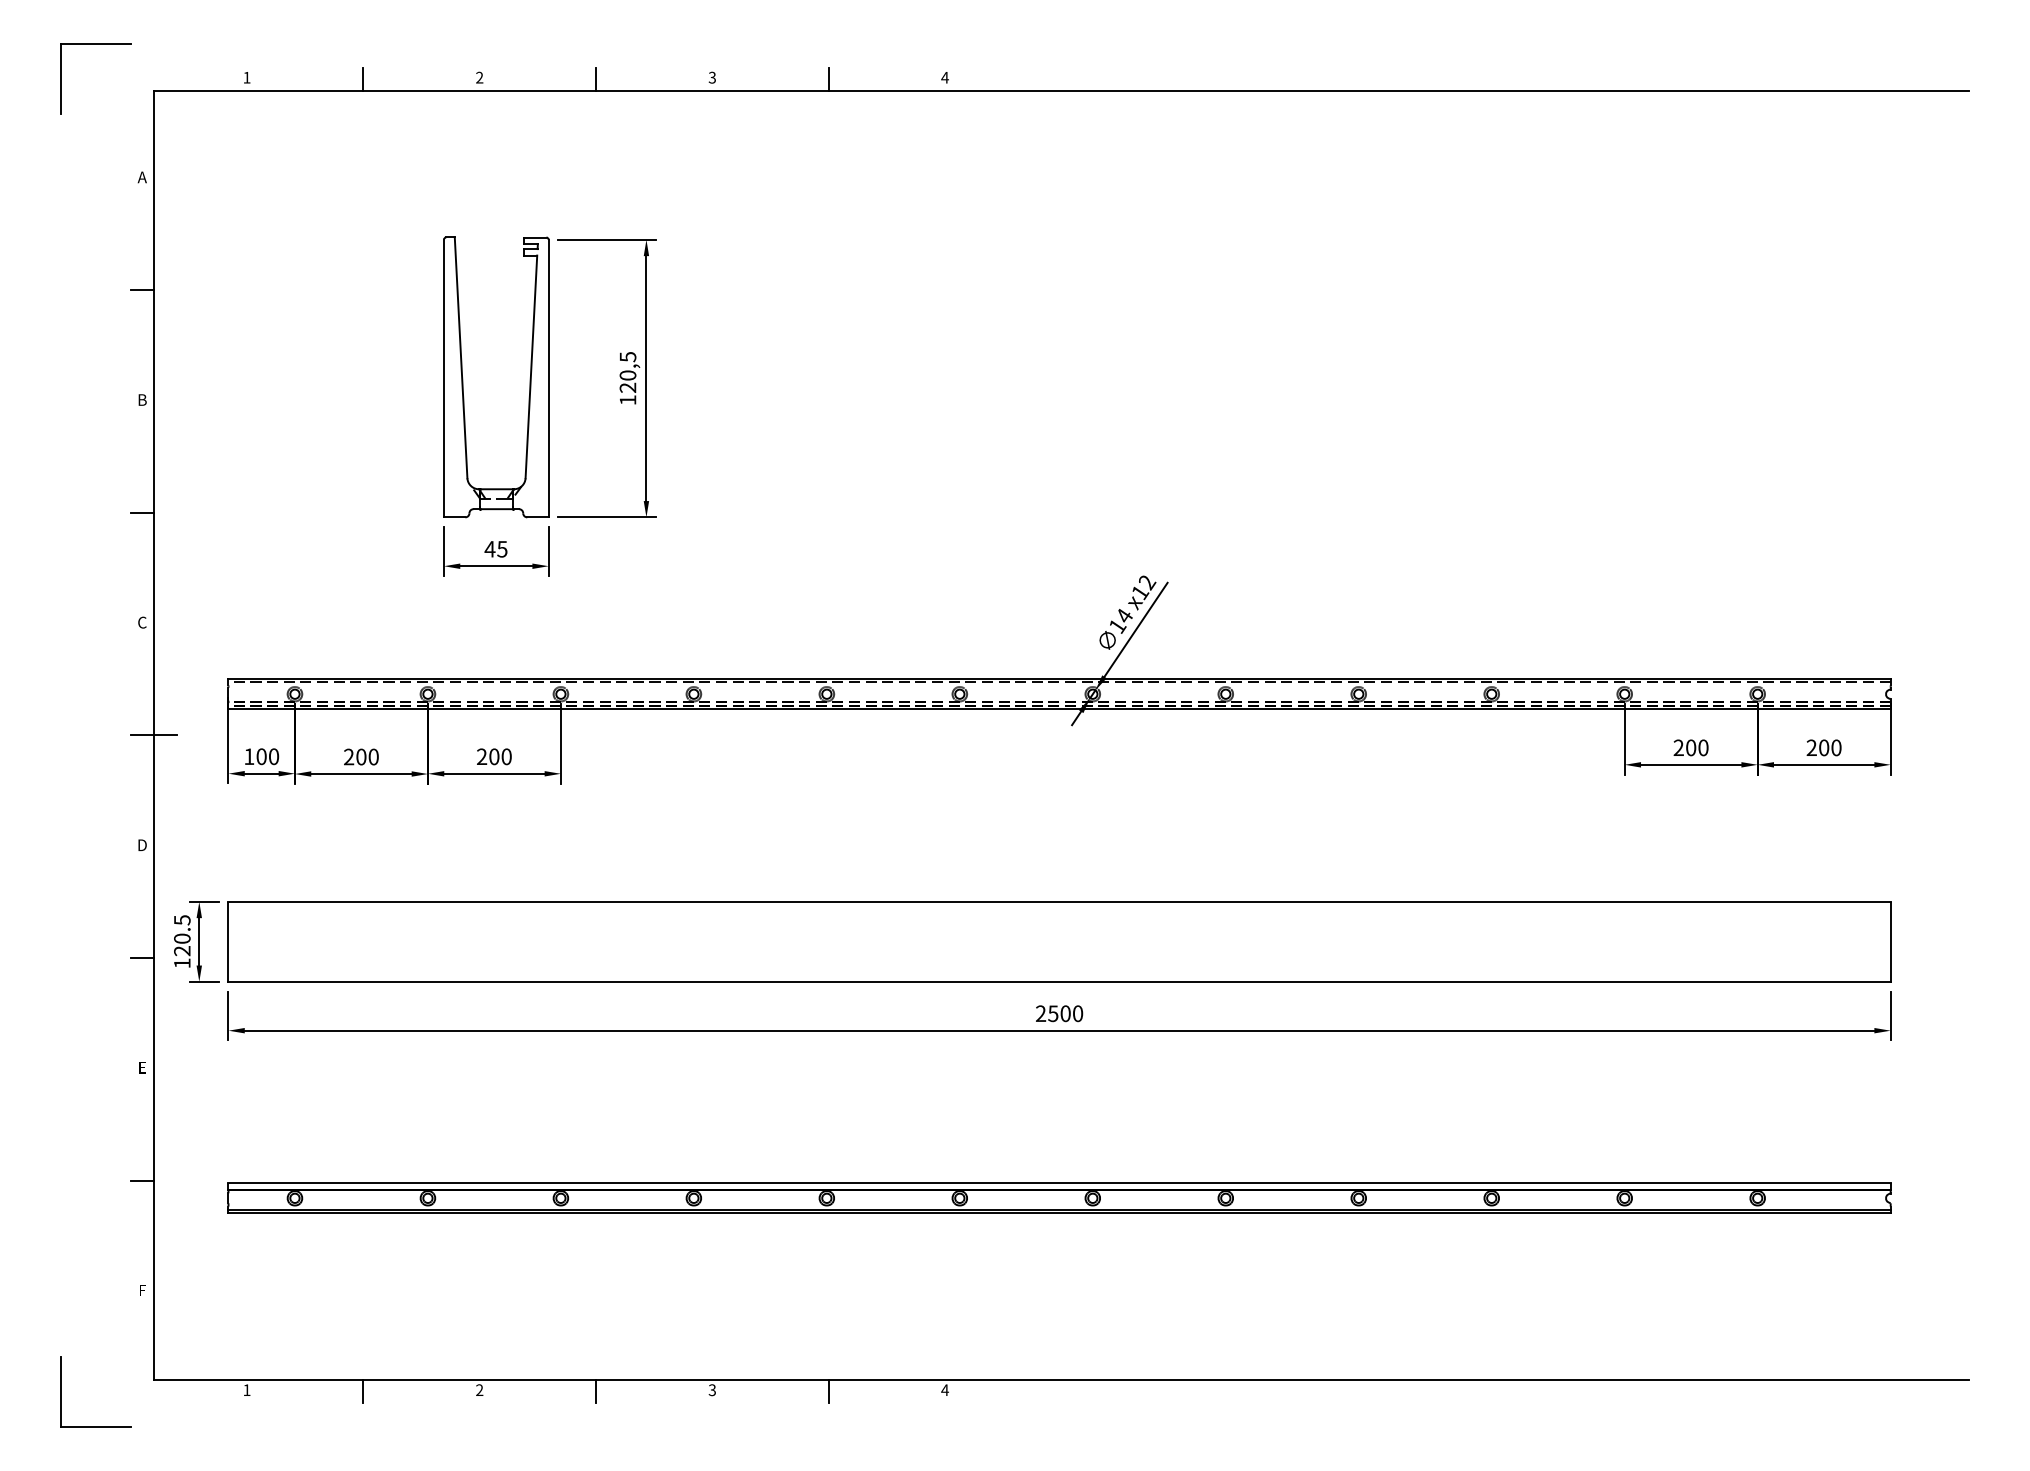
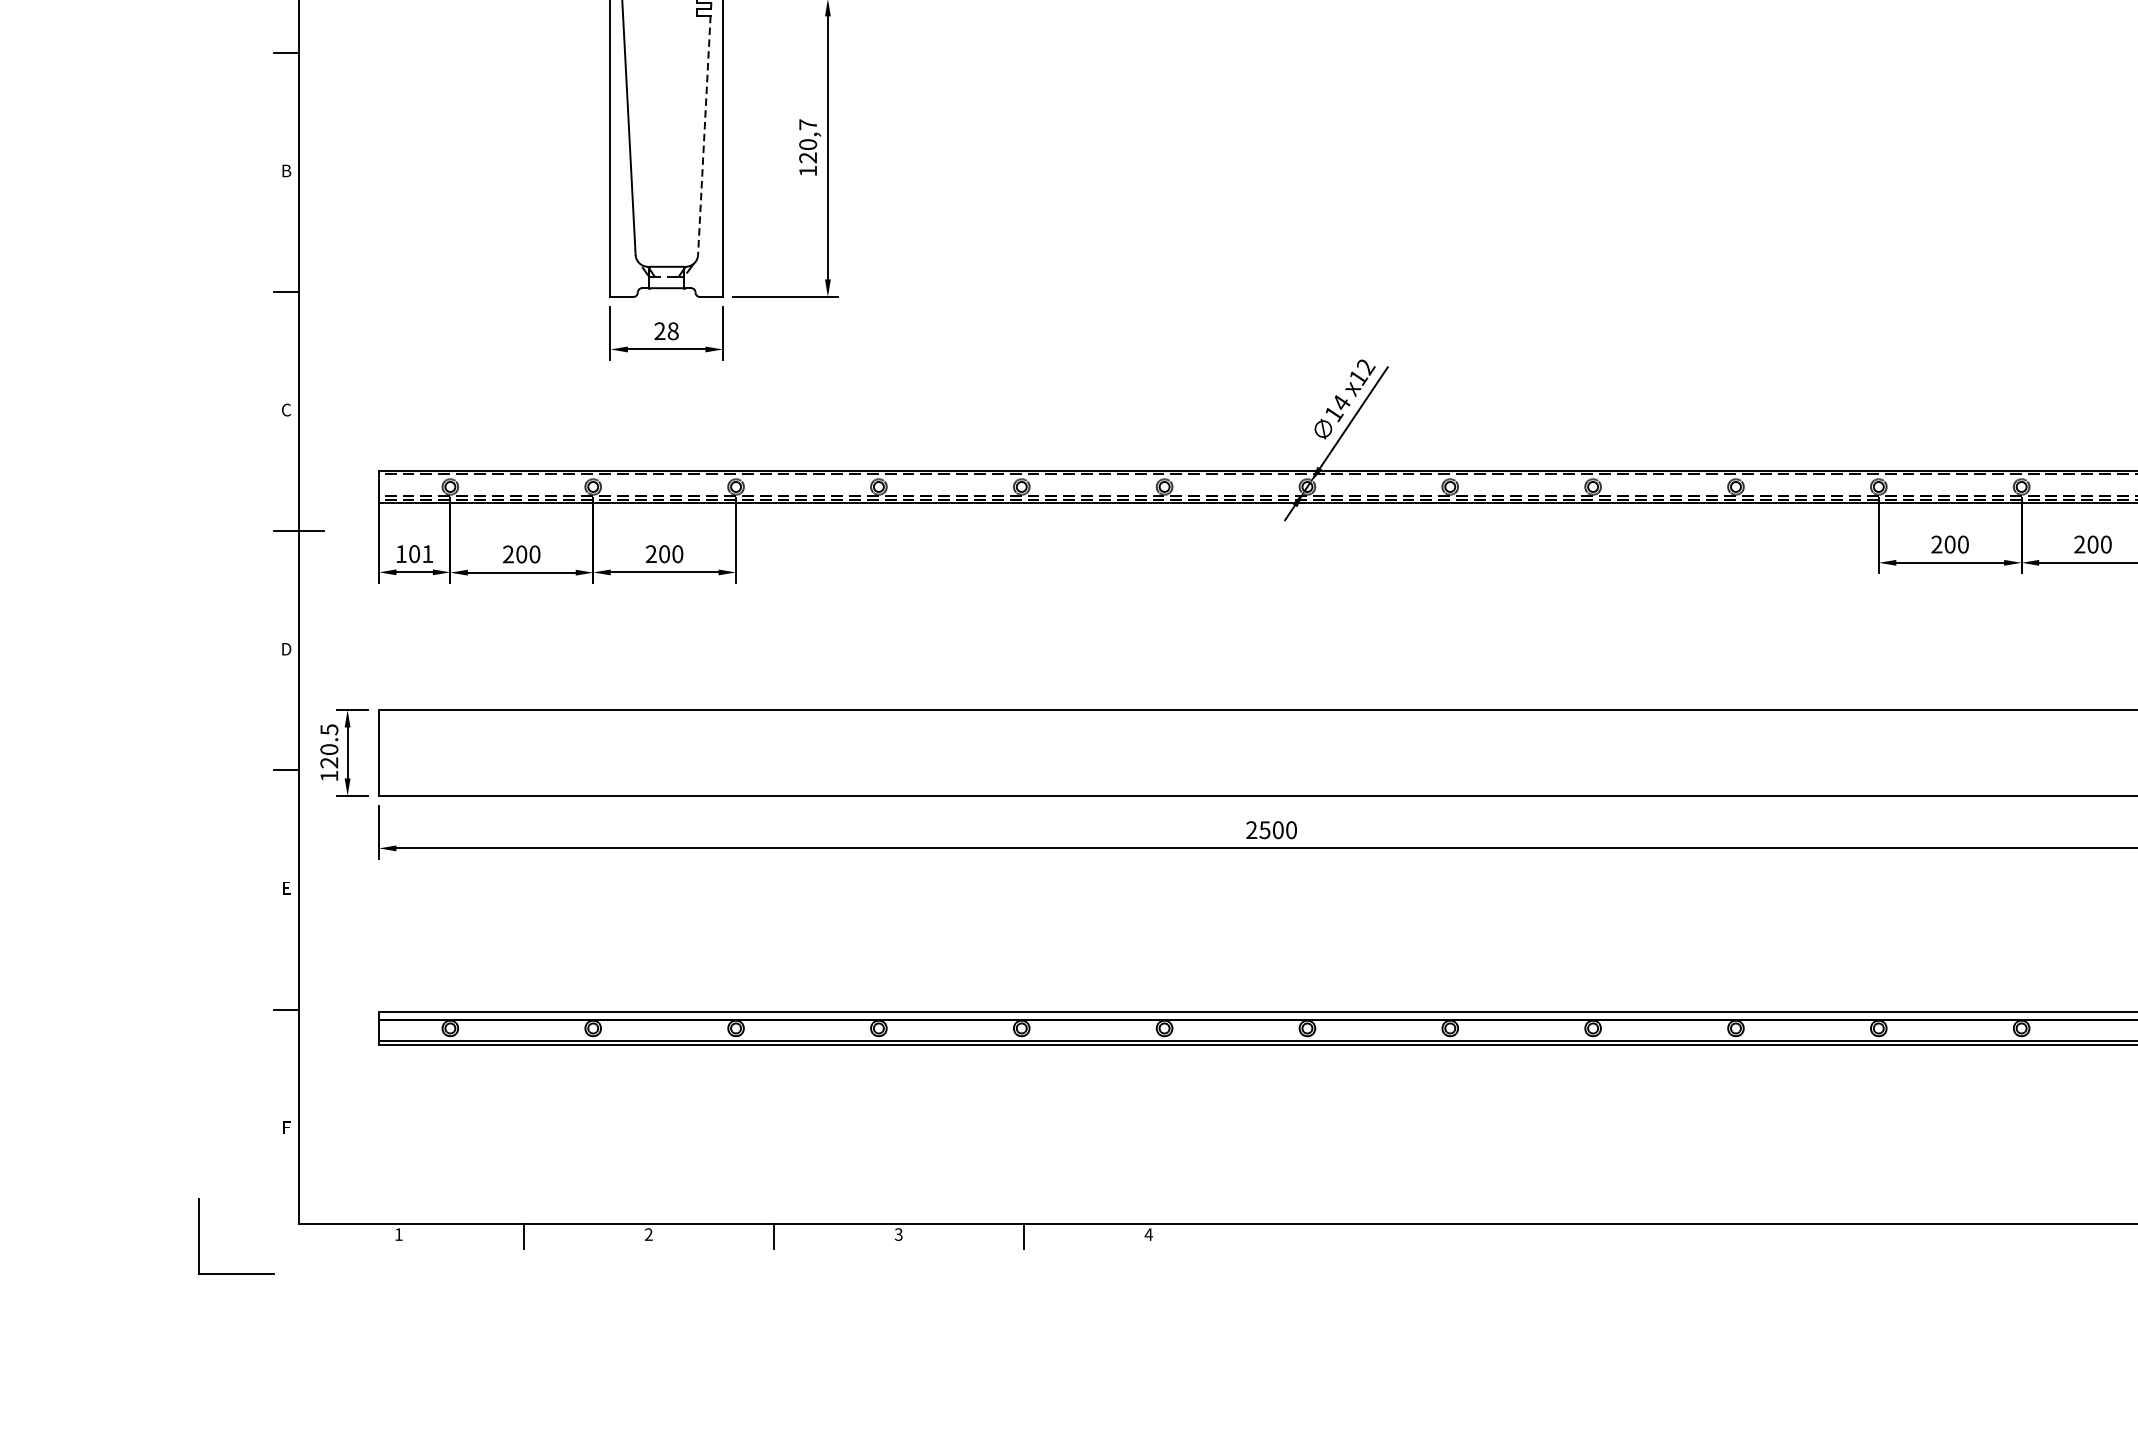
text: (627, 356) -> (807, 124), 120,5 -> 120,7
line: (531, 366) -> (704, 134), solid -> dashed
text: (495, 548) -> (665, 330), 45 -> 28
text: (274, 756) -> (428, 553), 100 -> 101

